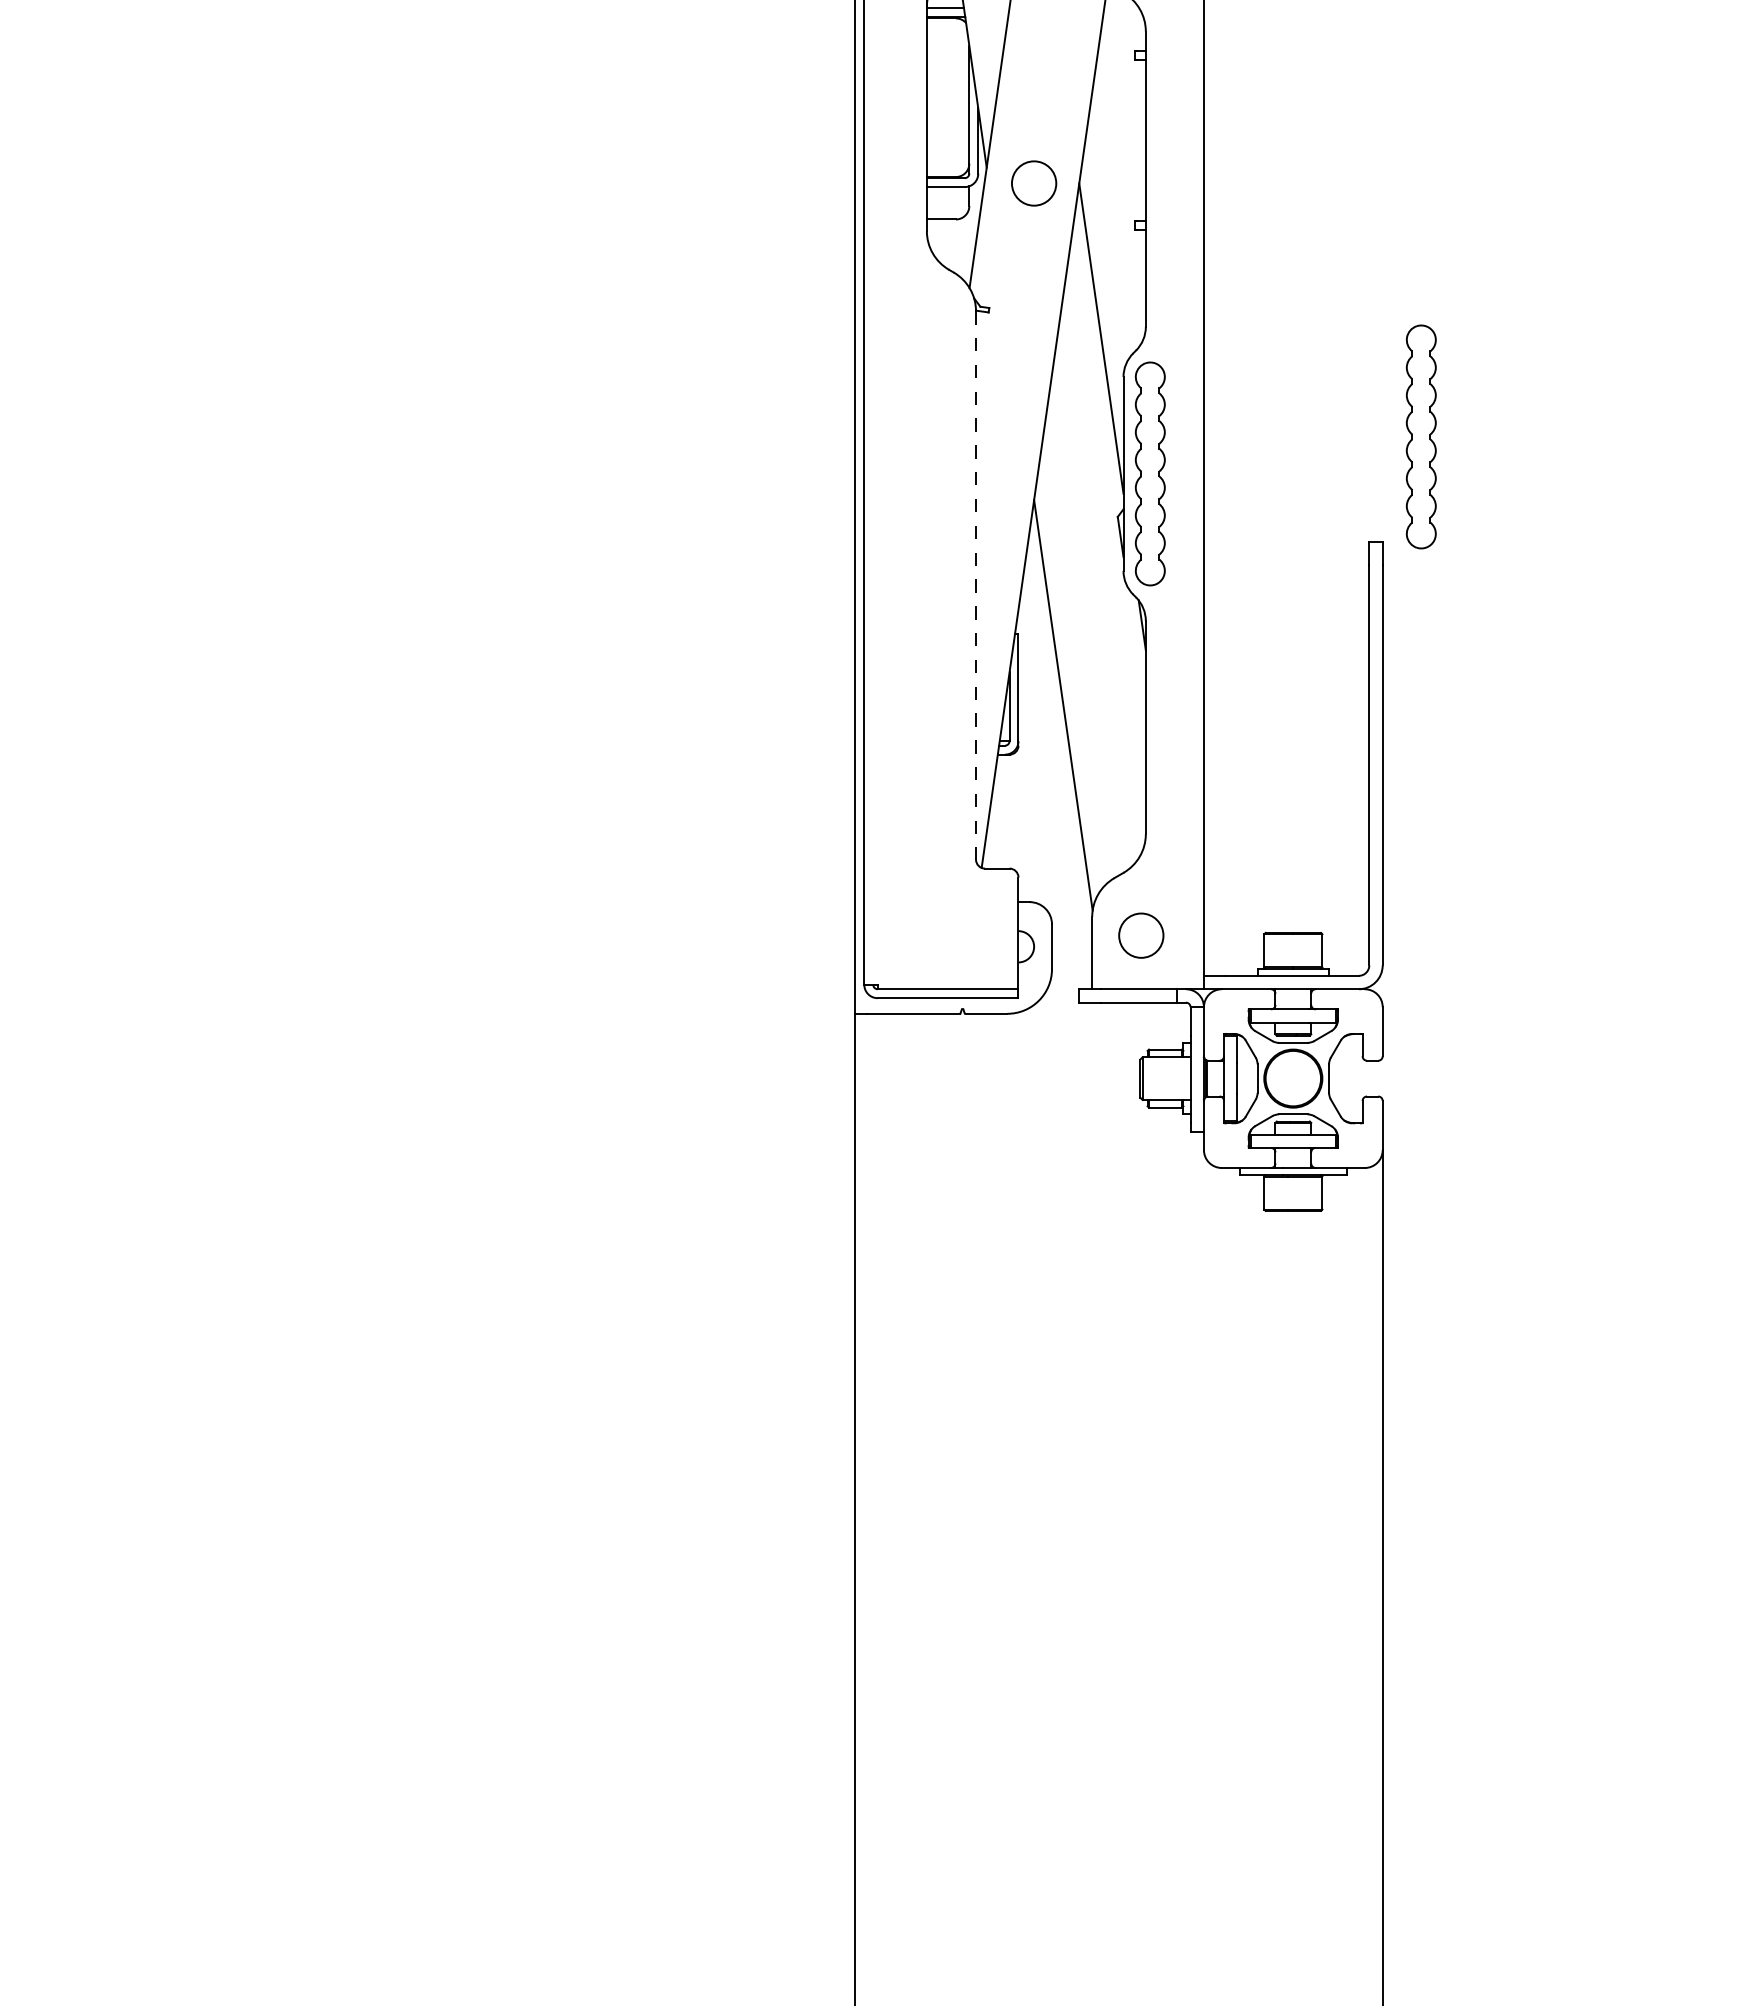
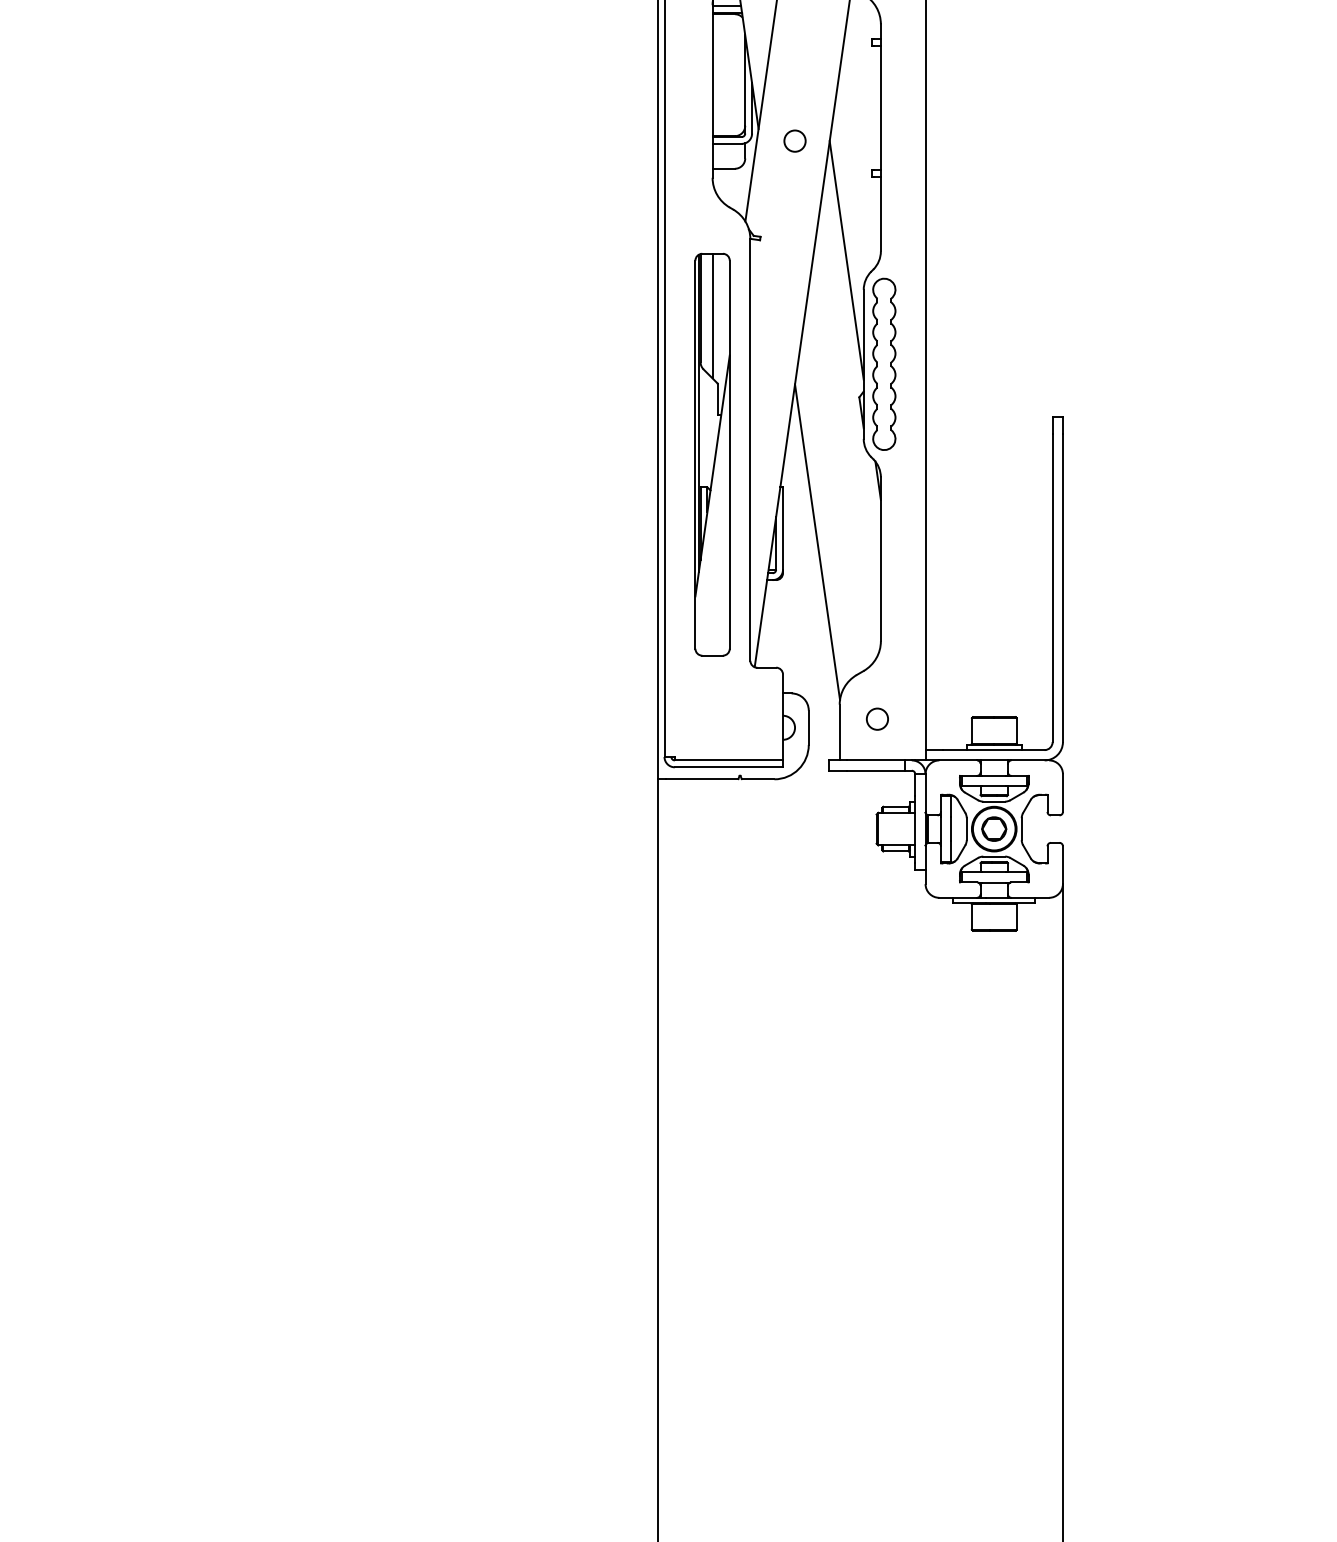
circle: (1033, 183) -> (794, 141), size x0.62
part: (1420, 436) -> (1091, 335), removed
line: (976, 585) -> (750, 450), dashed -> solid
part: (926, 591) -> (712, 454), added
circle: (1141, 935) -> (877, 719), size x0.62
part: (1292, 1078) -> (993, 829), added

